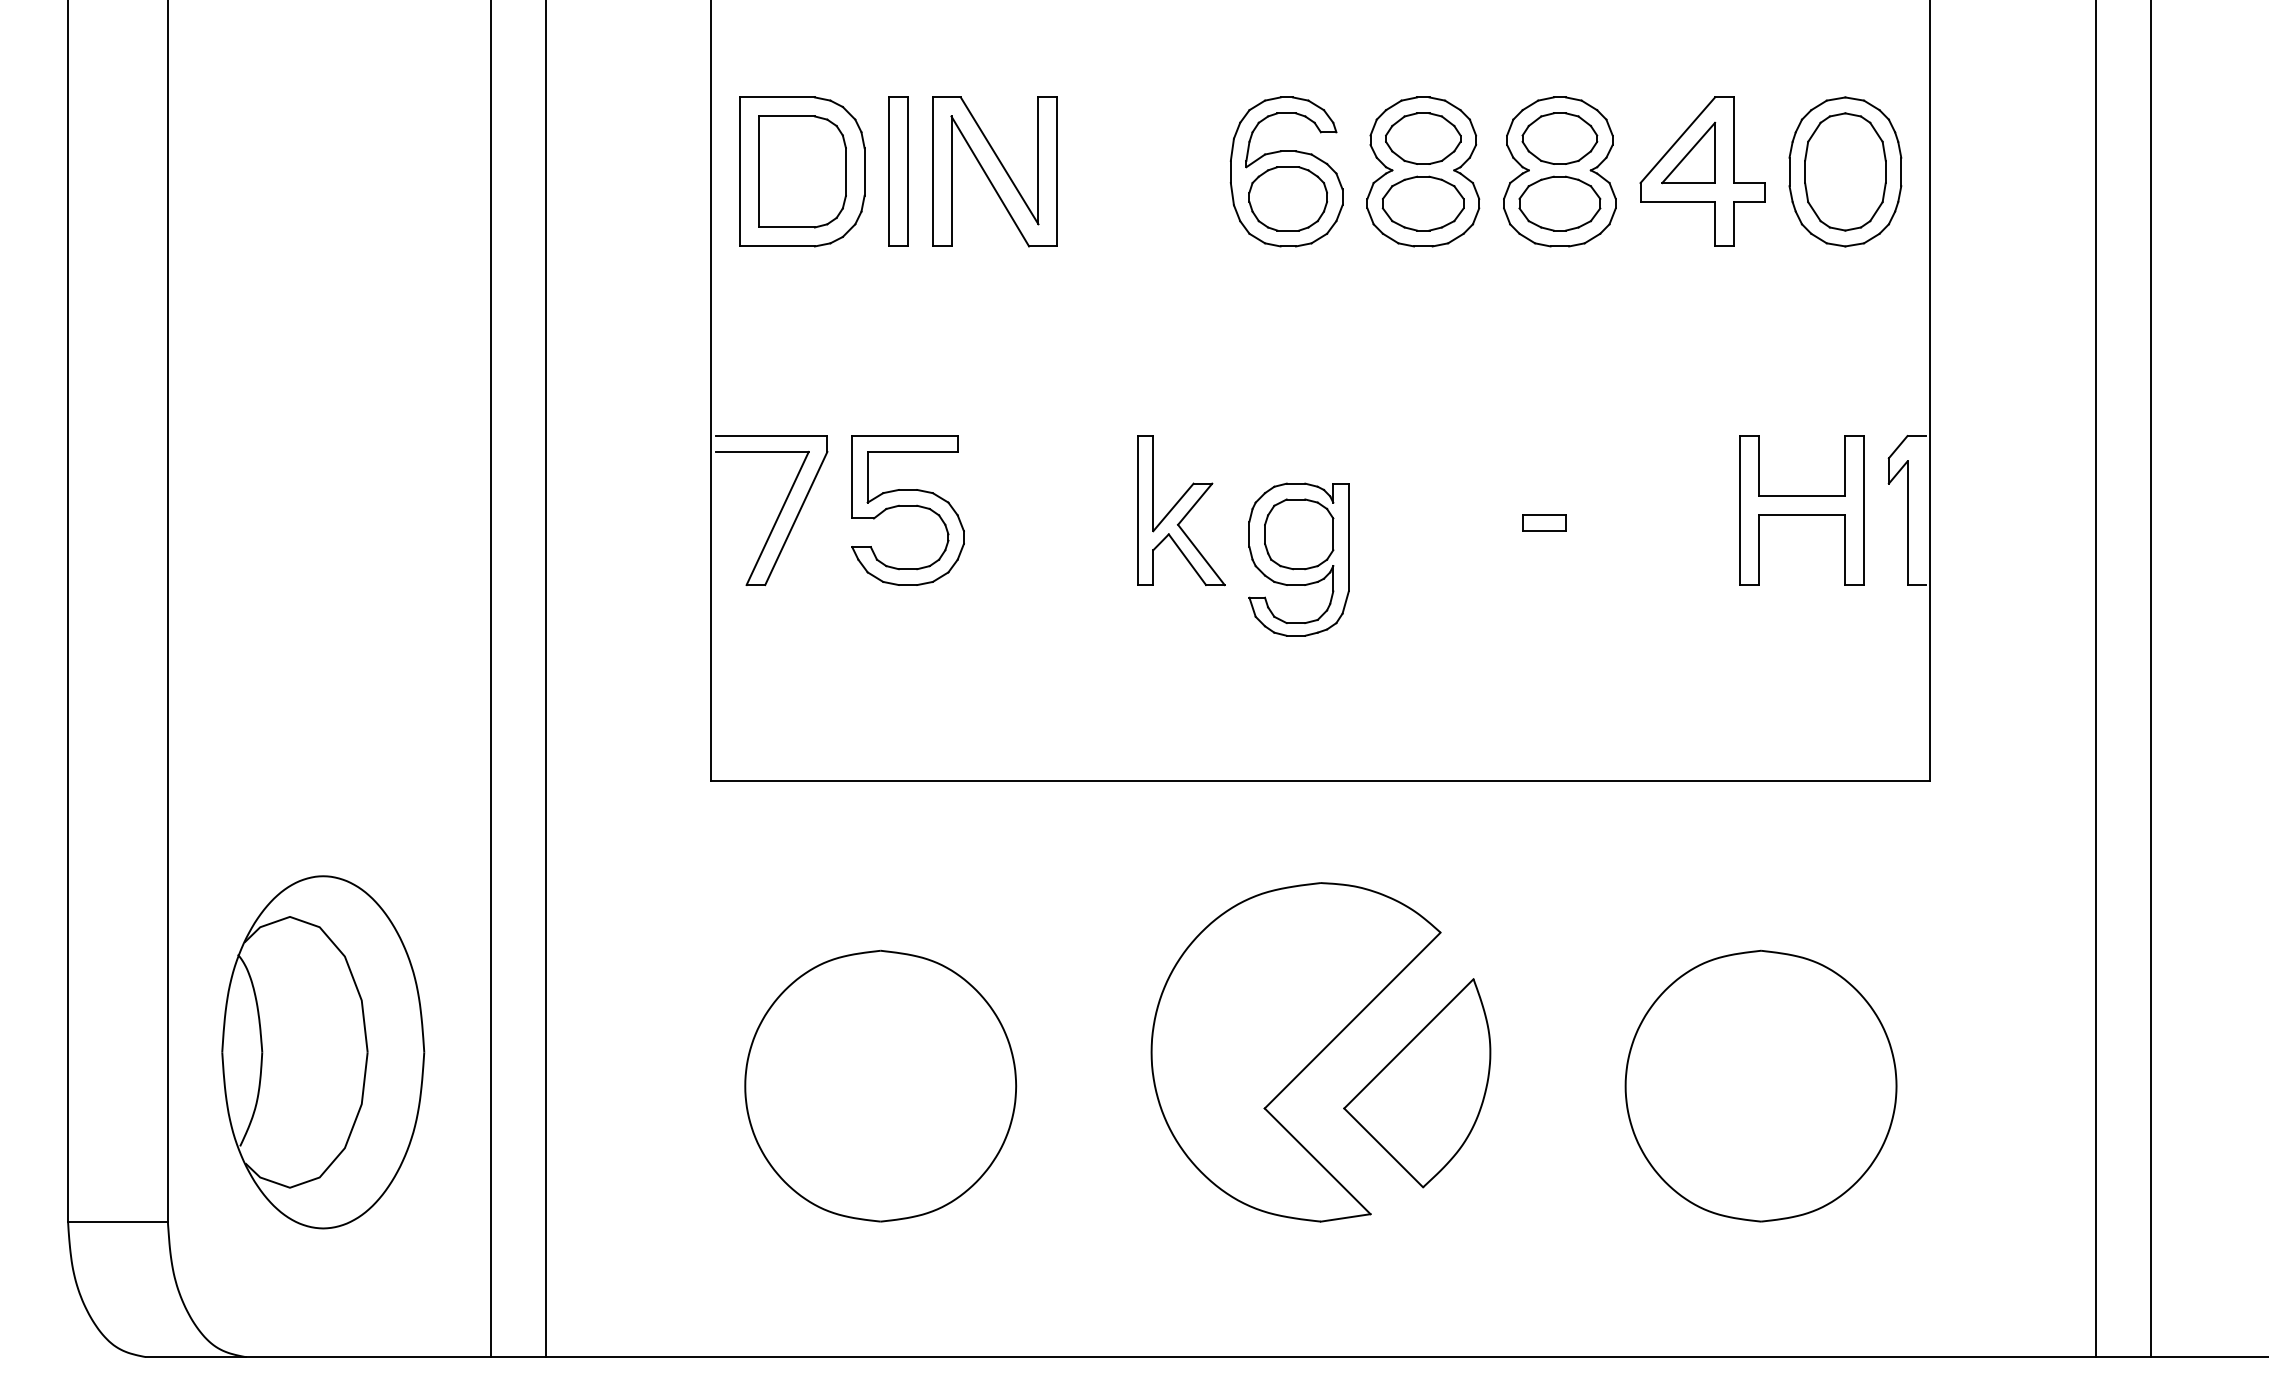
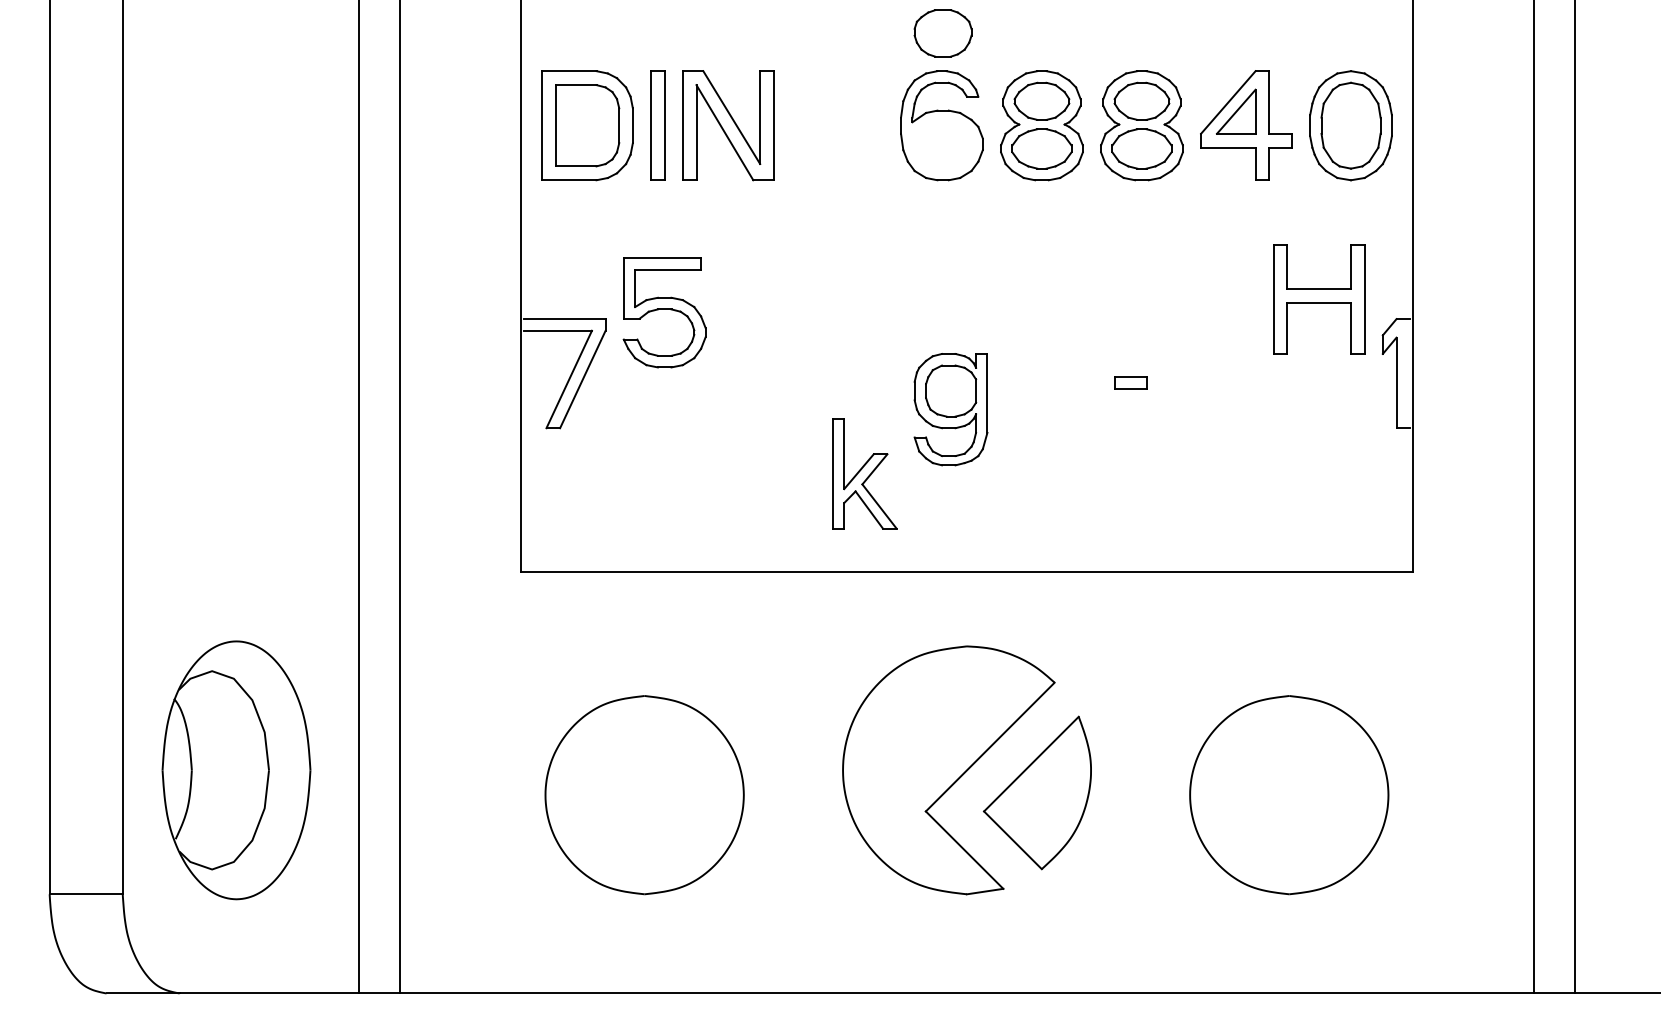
part: (1288, 198) -> (943, 33), moved
part: (907, 510) -> (664, 312), moved
part: (1181, 510) -> (864, 473), moved
part: (1801, 510) -> (1318, 299), moved

